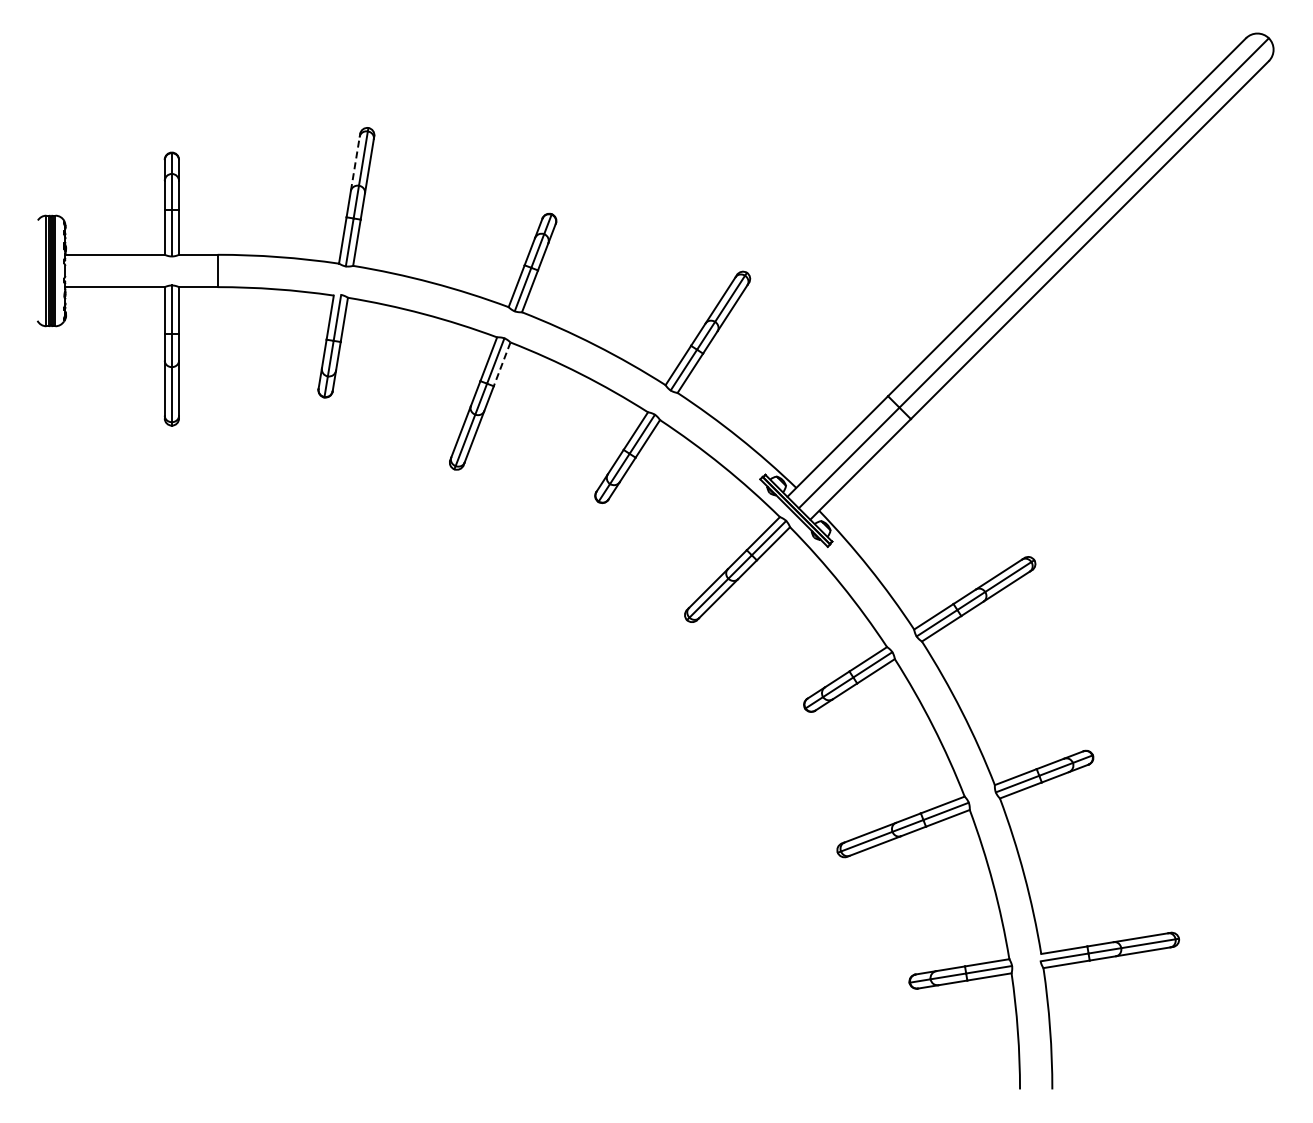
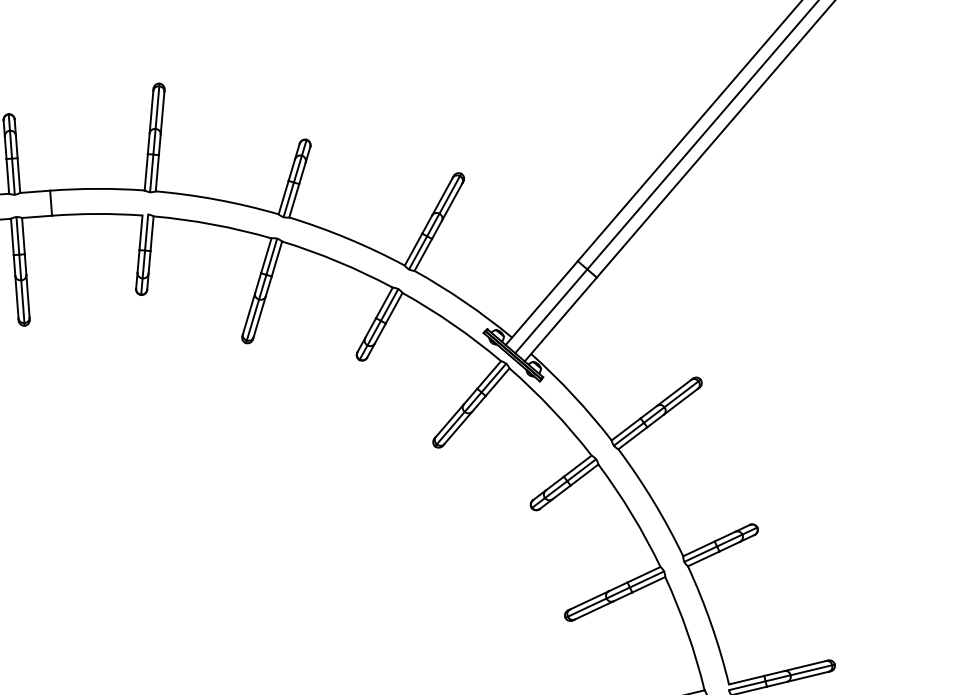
line: (355, 163) -> (151, 111), dashed -> solid
line: (501, 364) -> (276, 259), dashed -> solid

